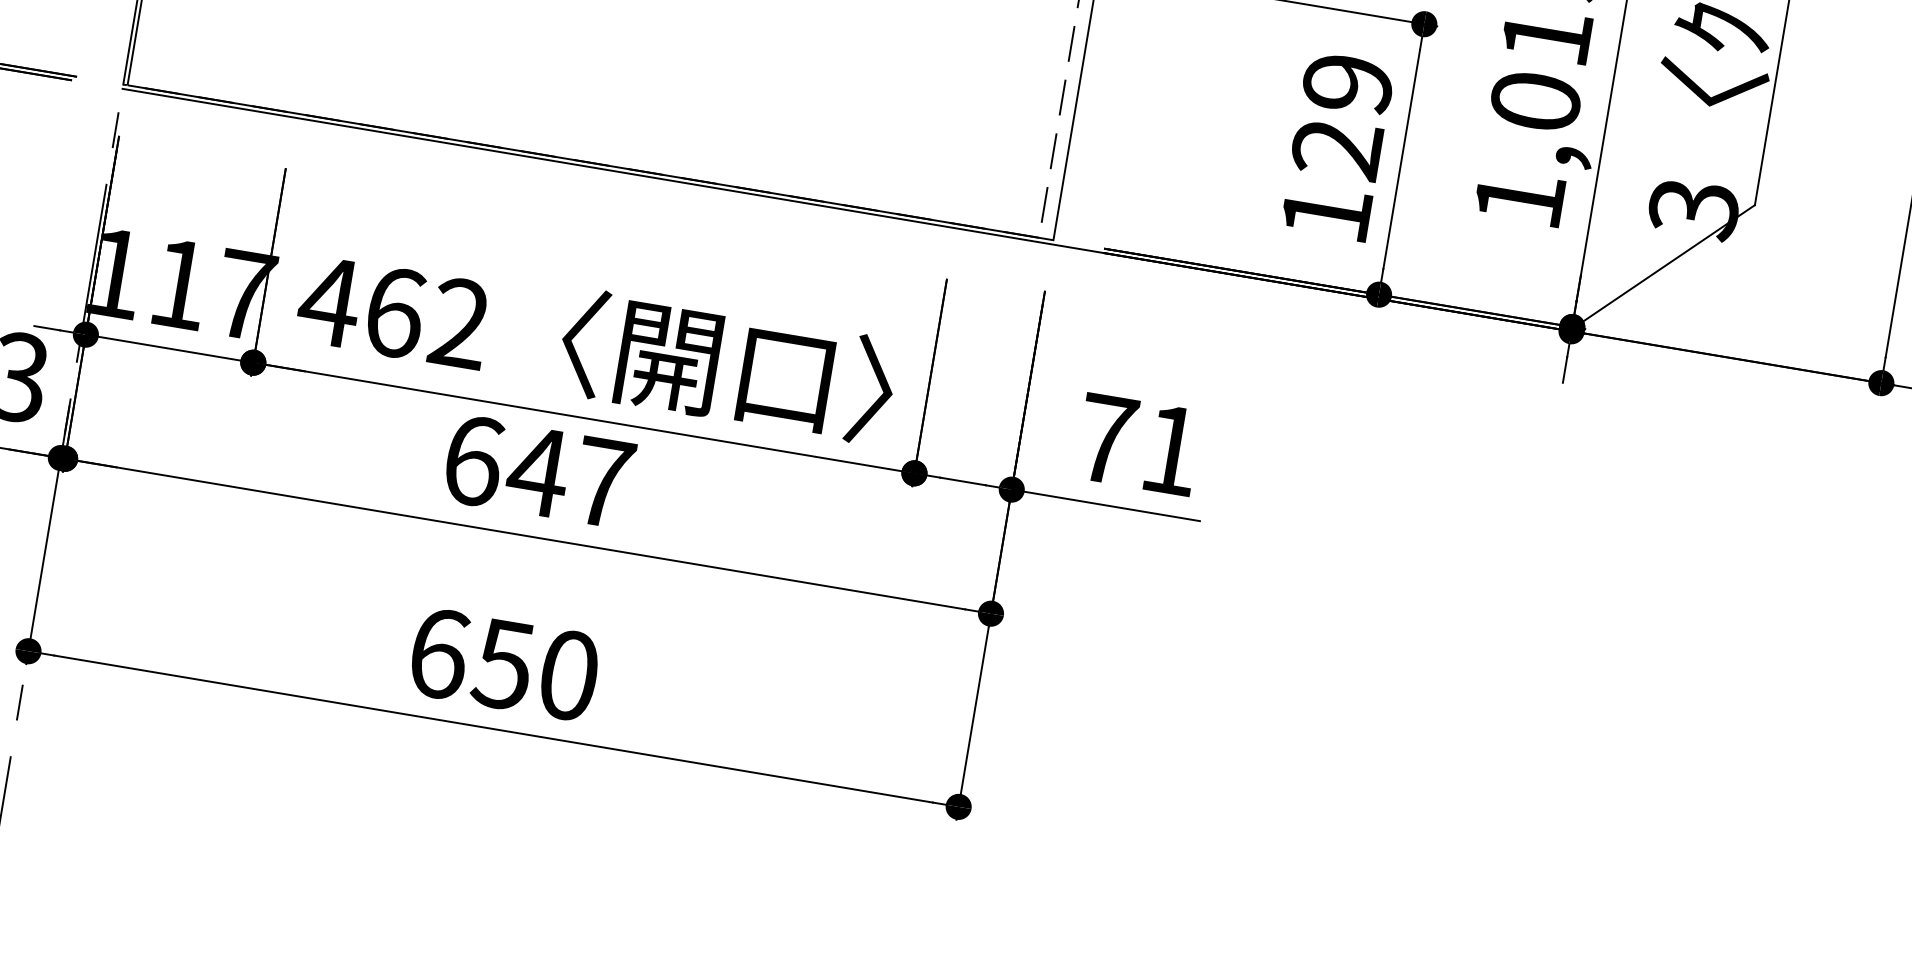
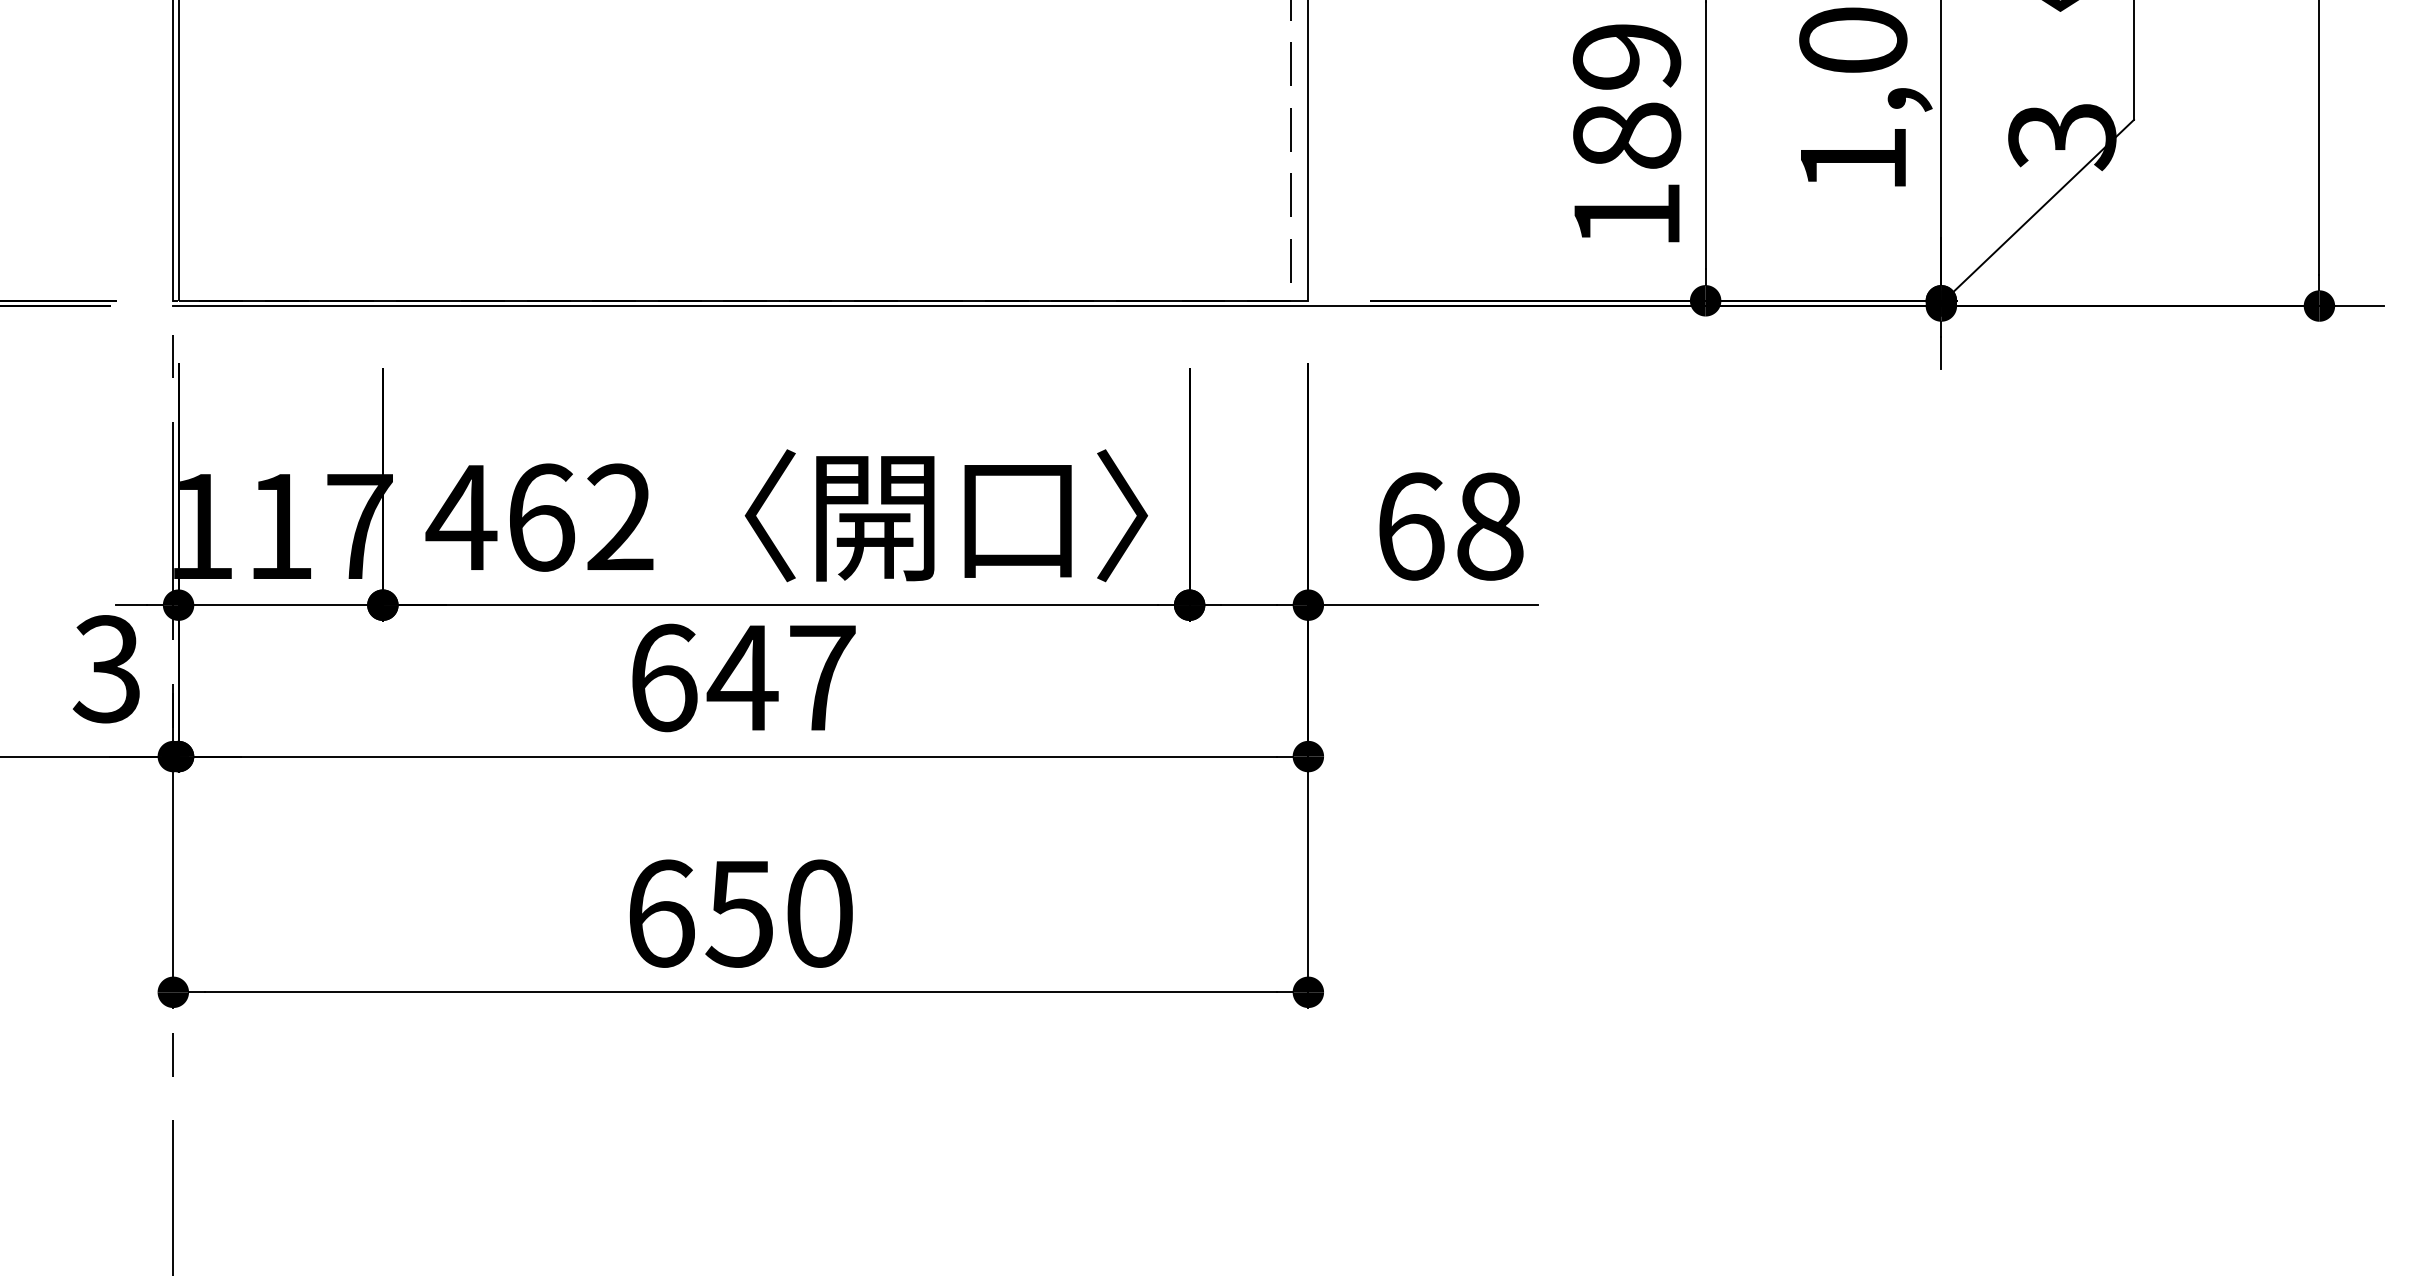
text: (1336, 148) -> (1626, 135), 129 -> 189
text: (1139, 444) -> (1450, 526), 71 -> 68

